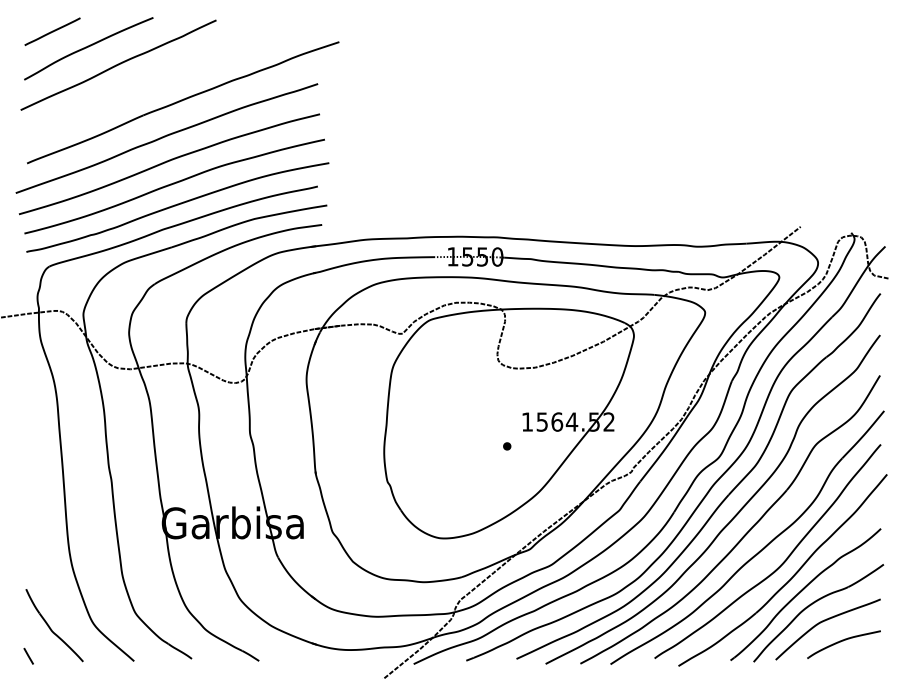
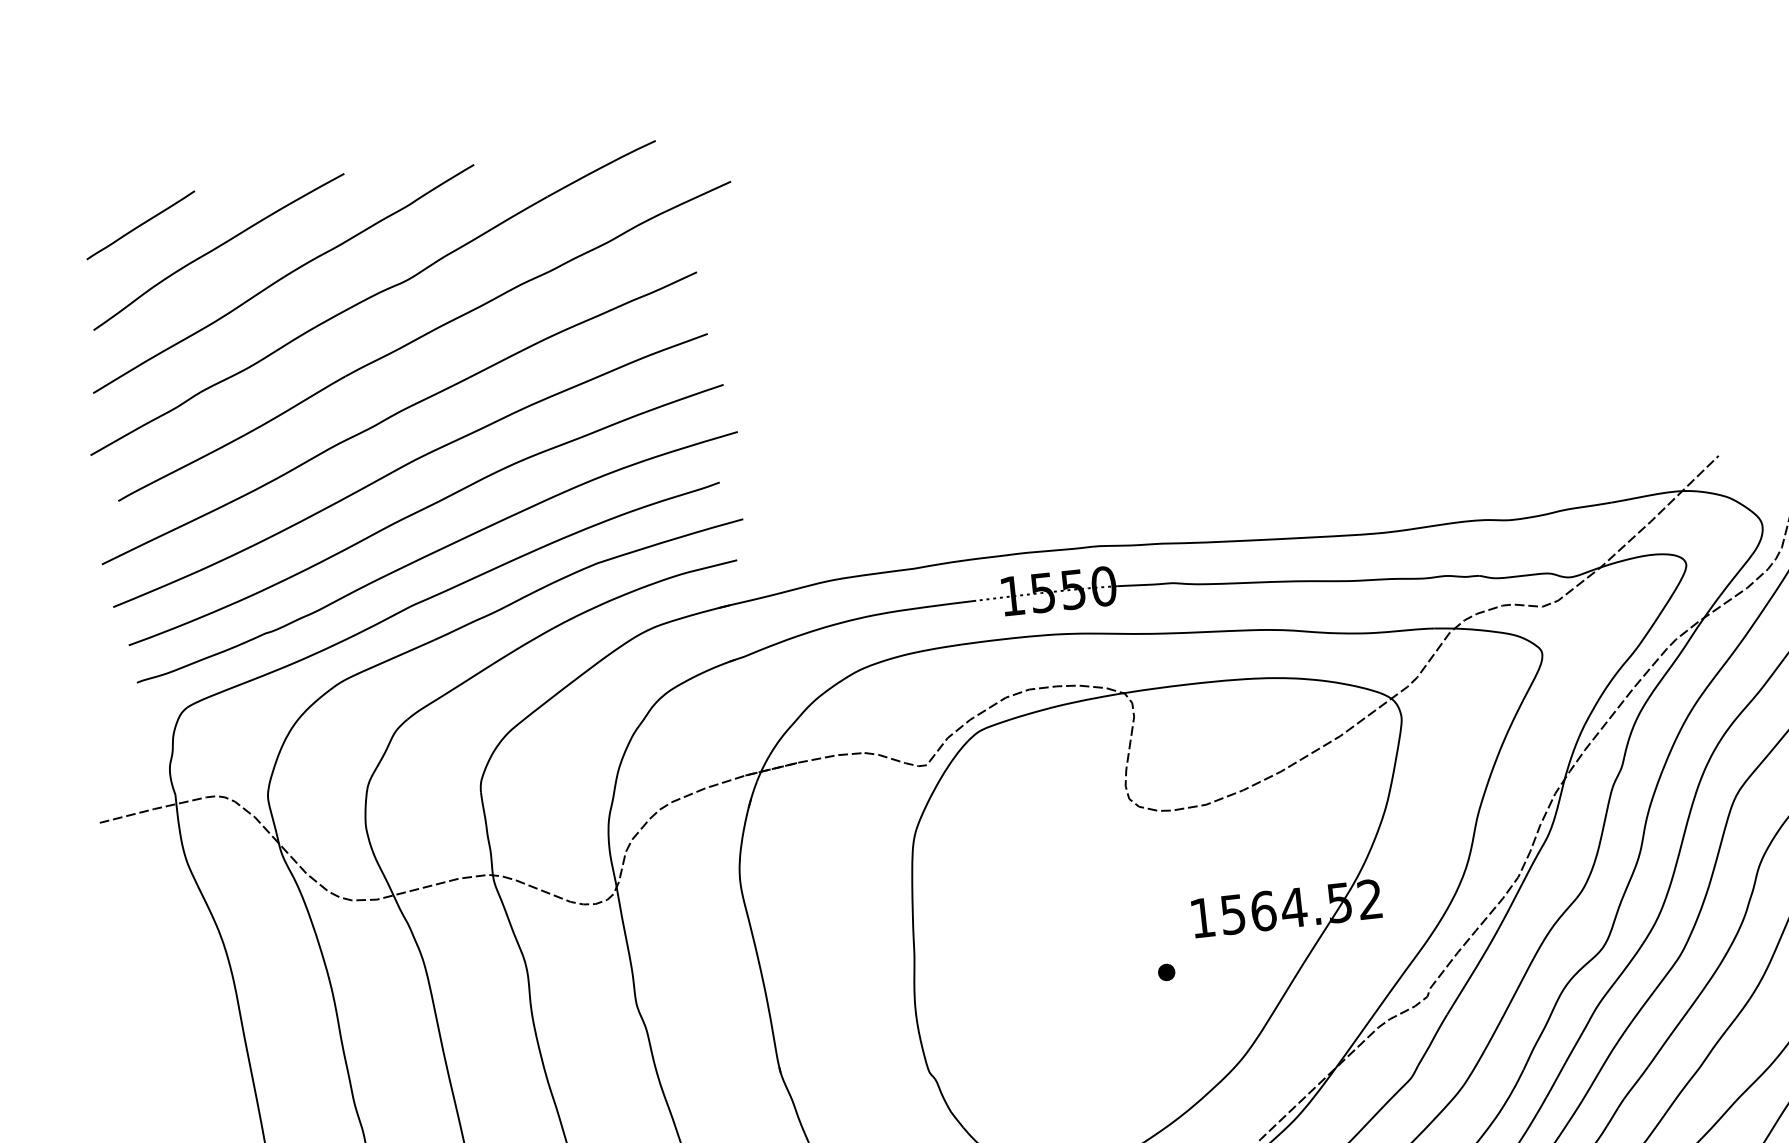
part: (160, 78) -> (372, 296), added

